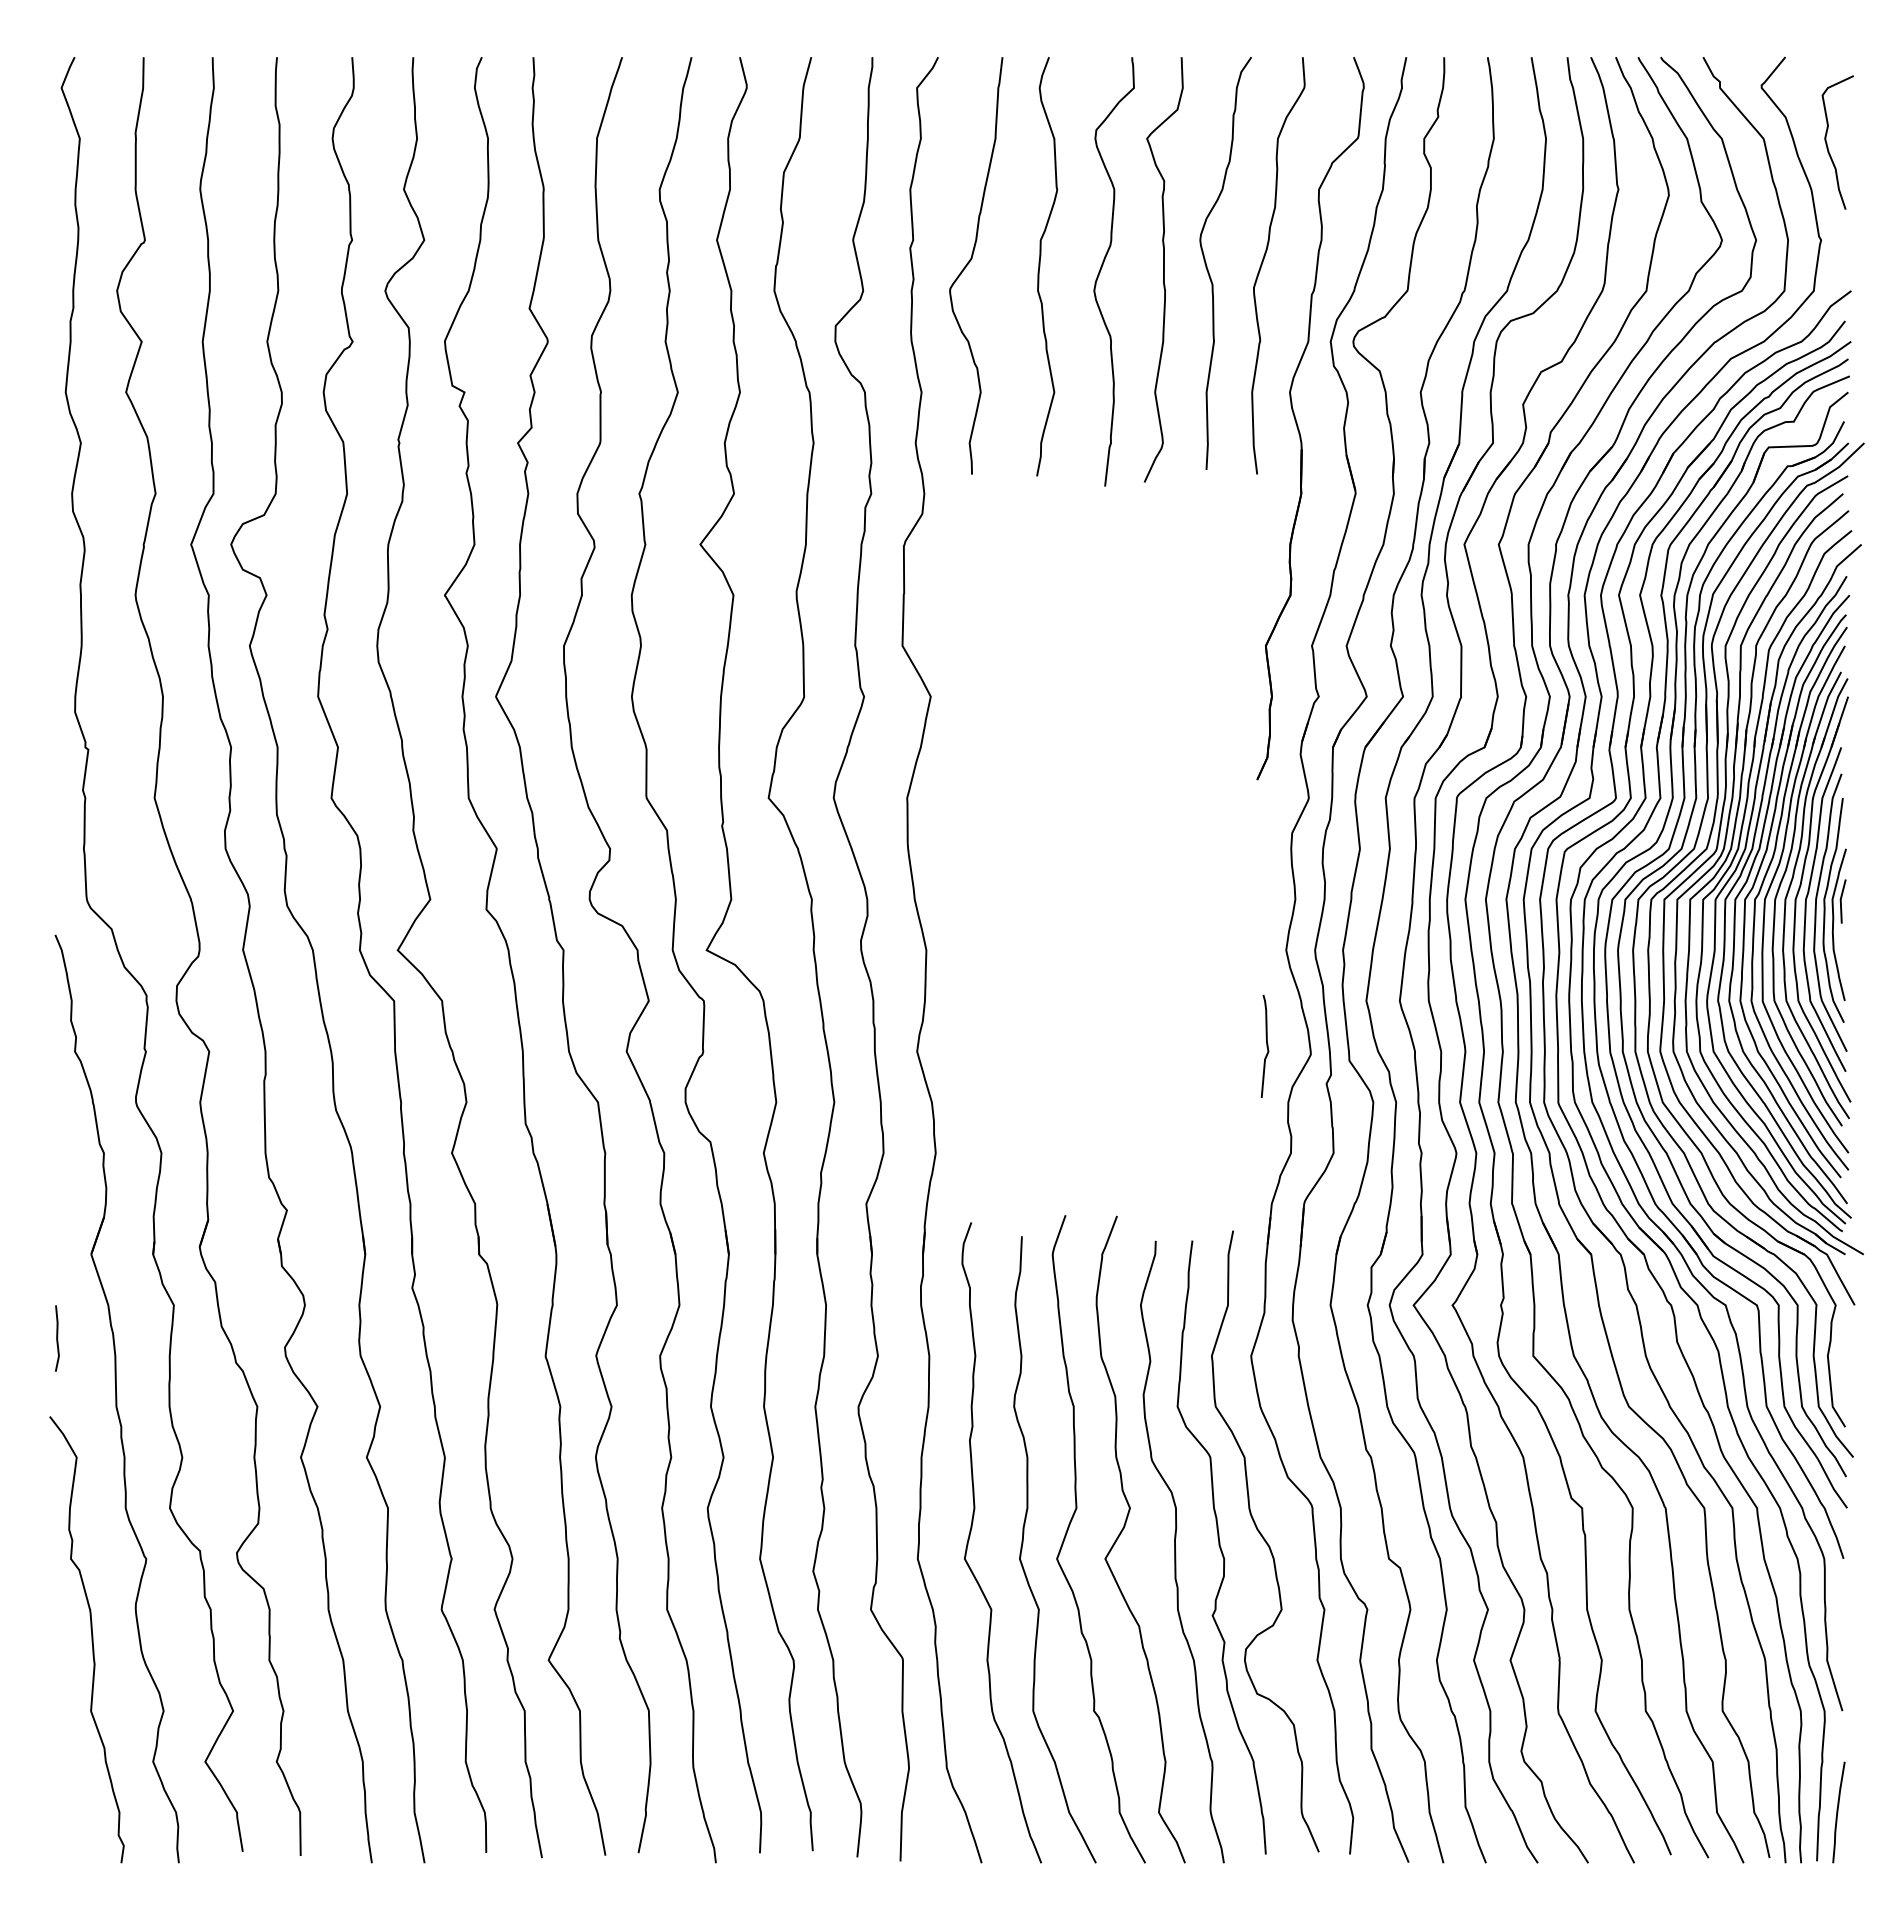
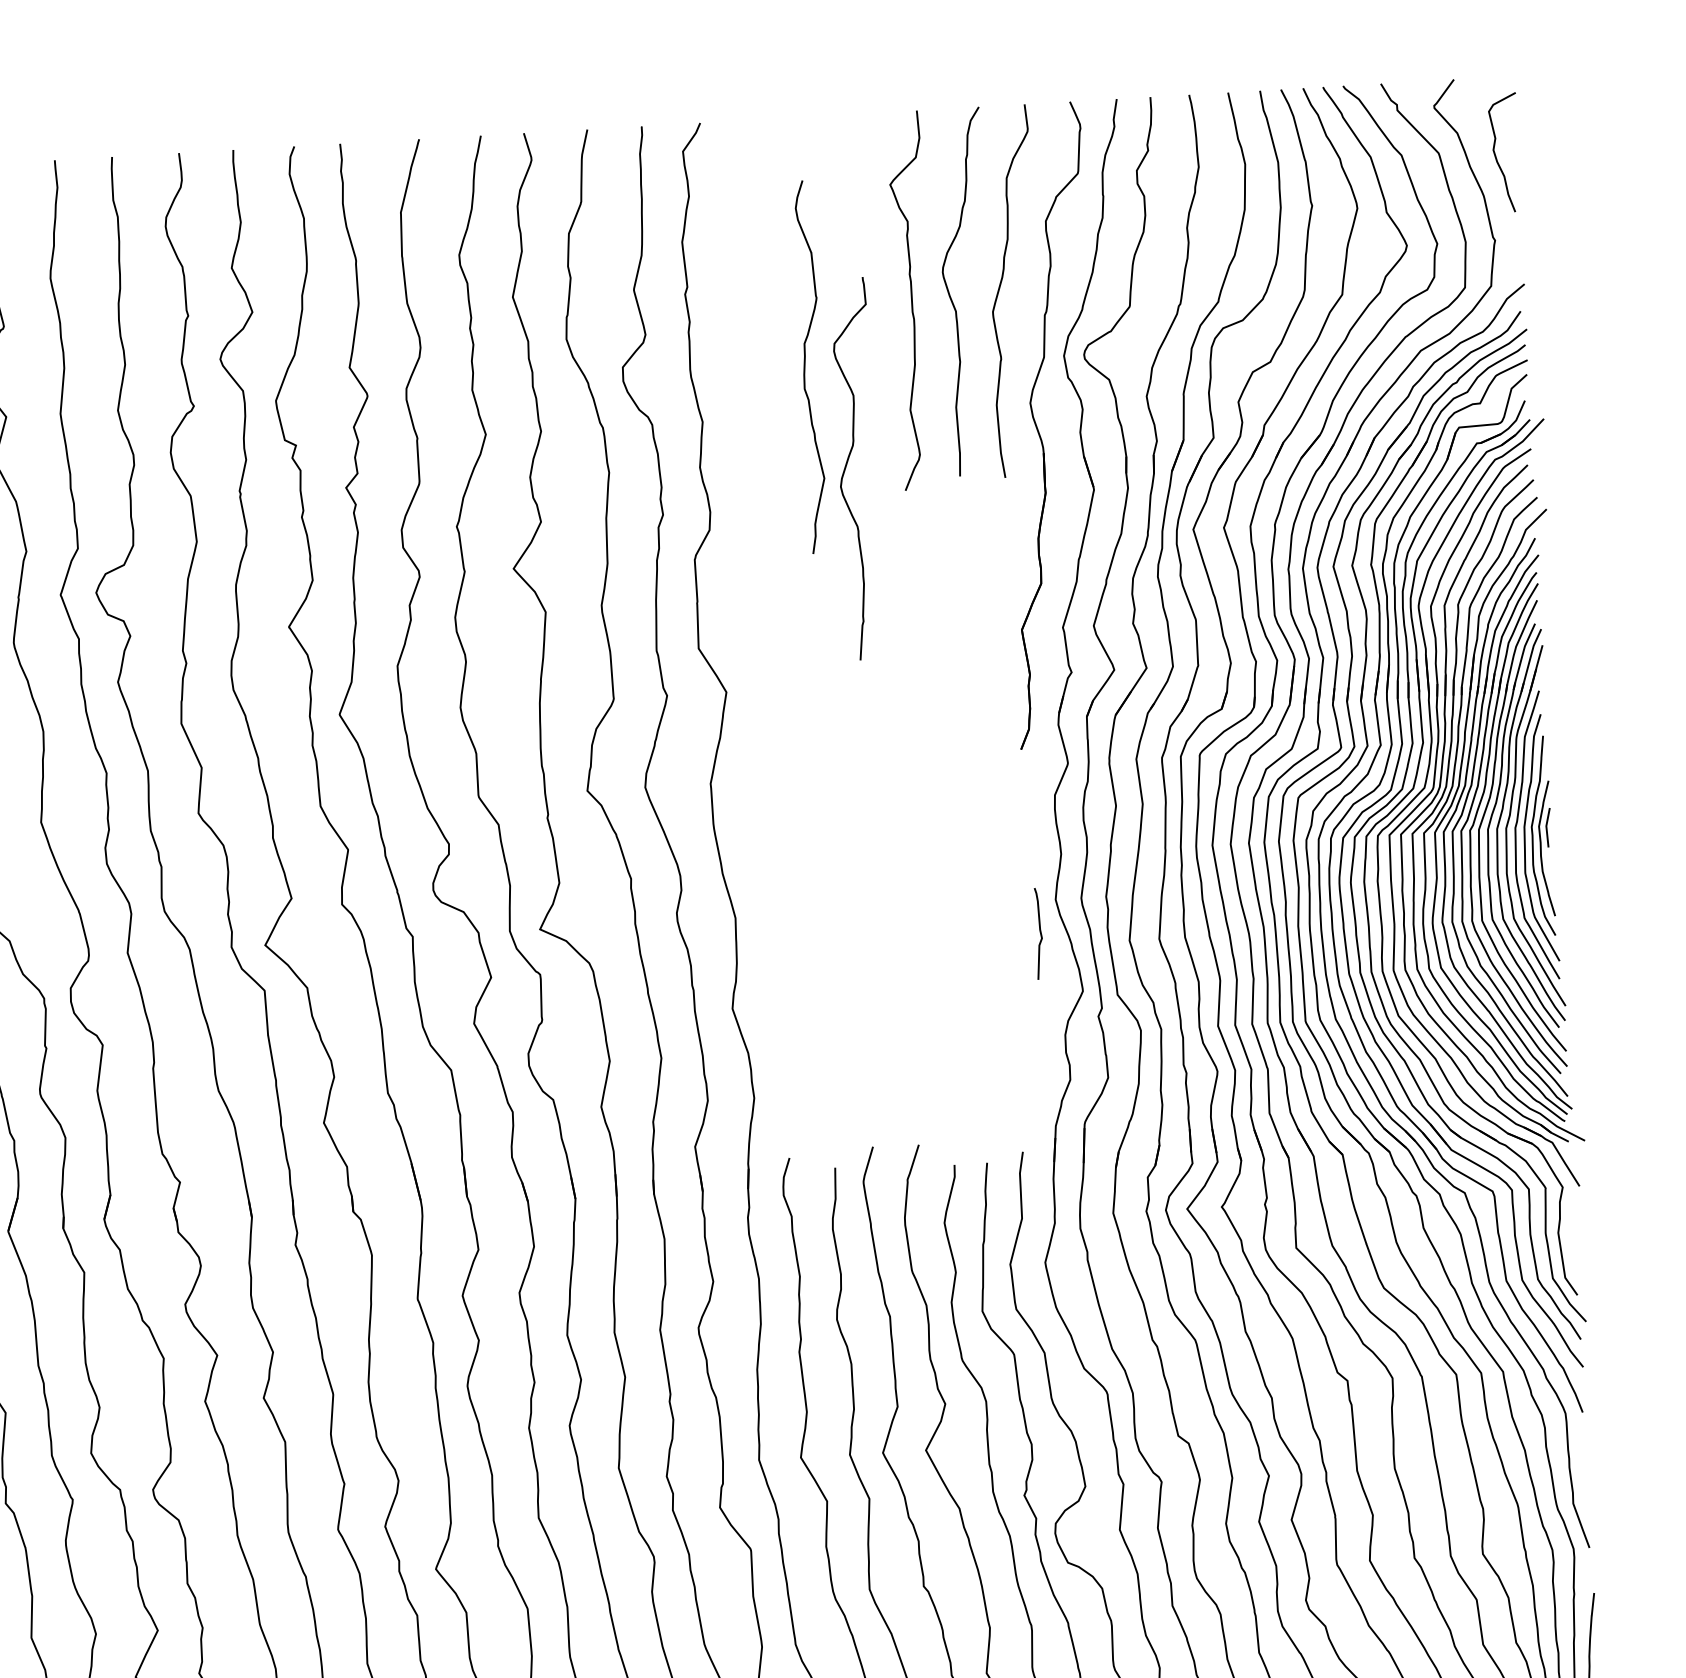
curve: (971, 260) -> (740, 302), removed
curve: (1103, 265) -> (847, 463), moved
curve: (1040, 266) -> (805, 367), moved
curve: (1266, 1045) -> (1039, 932), moved

